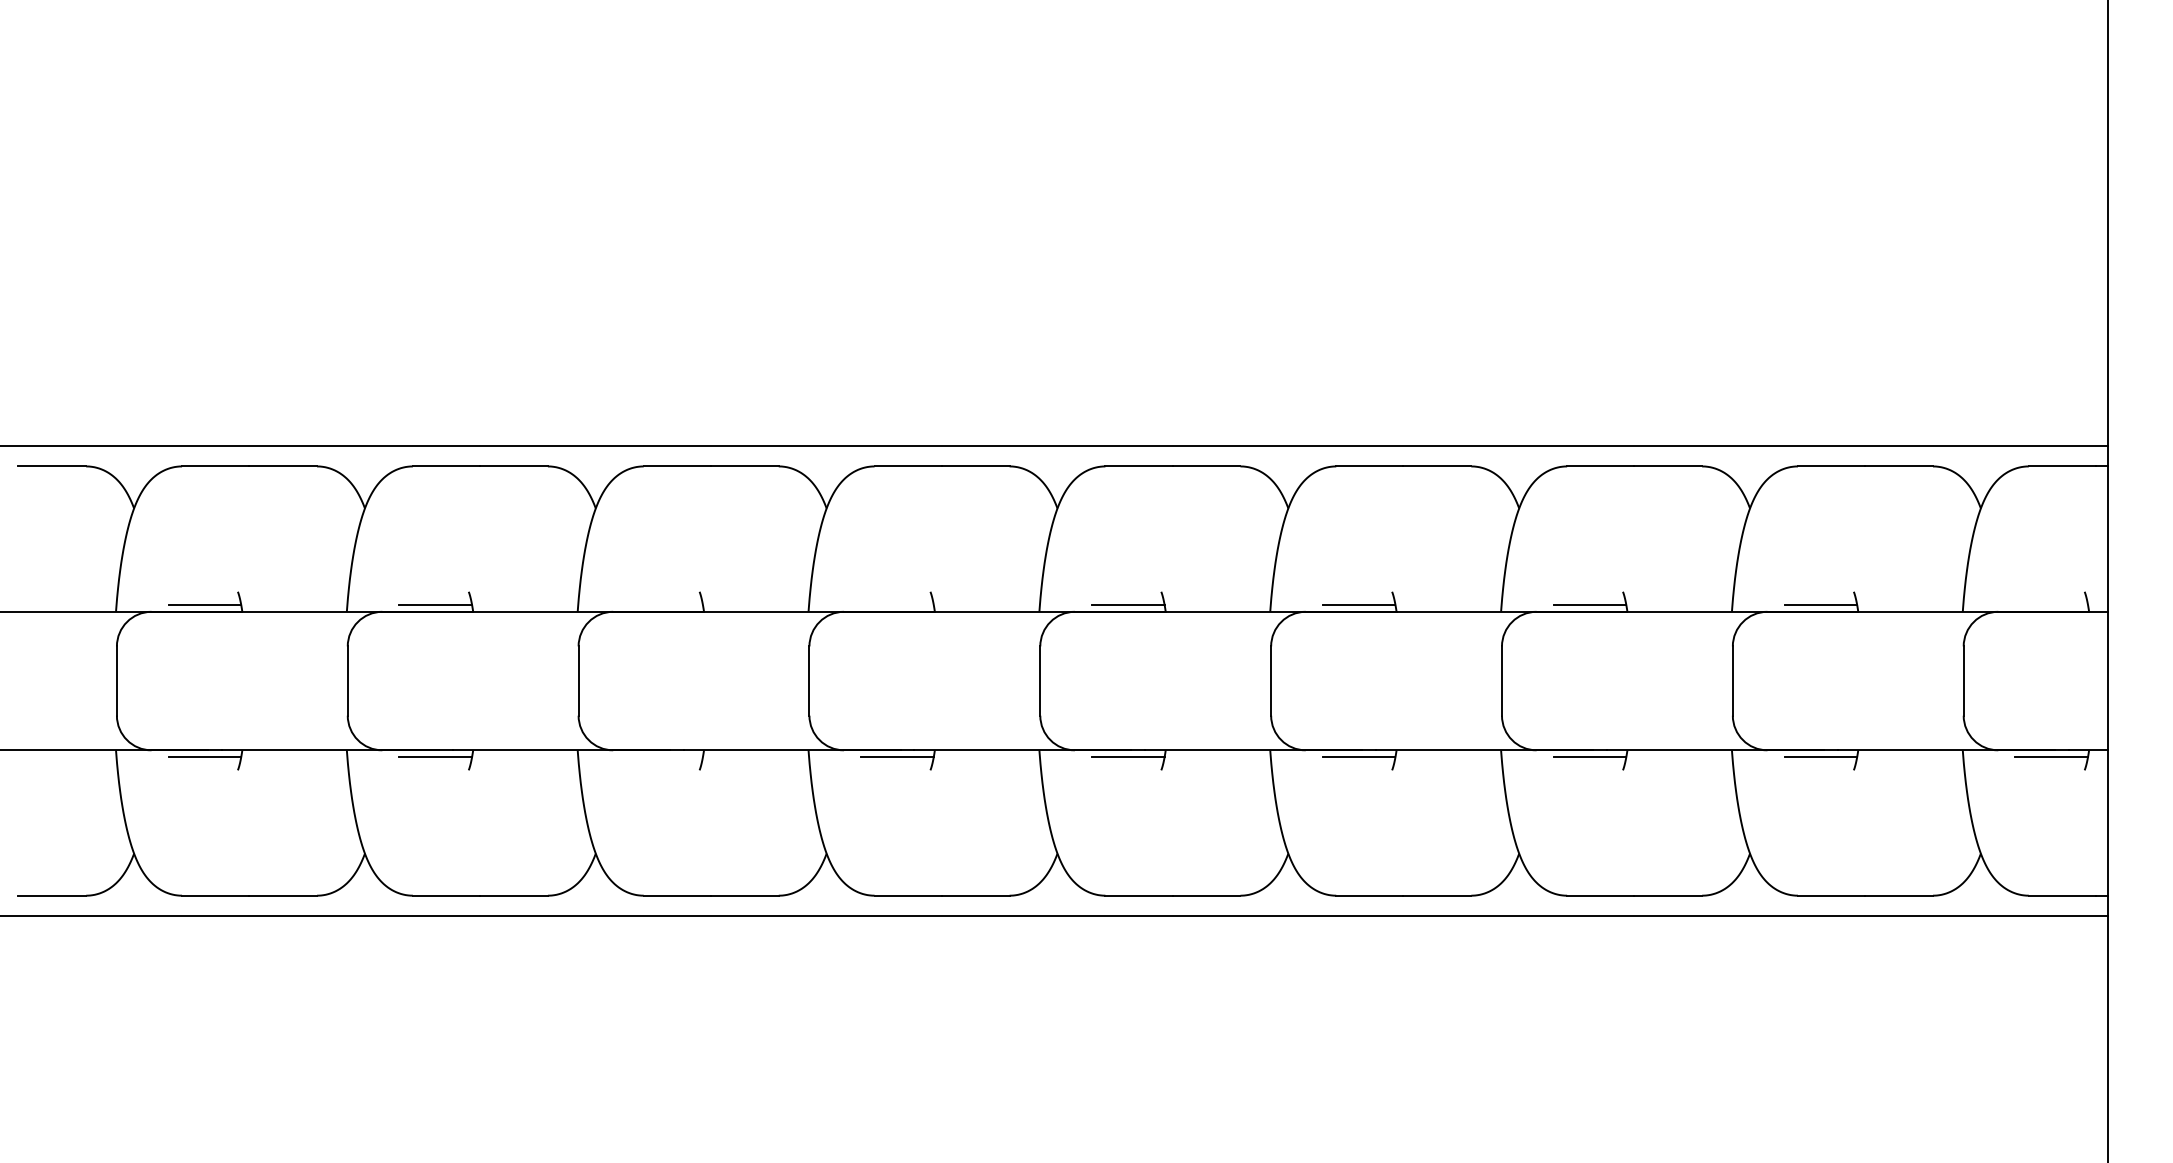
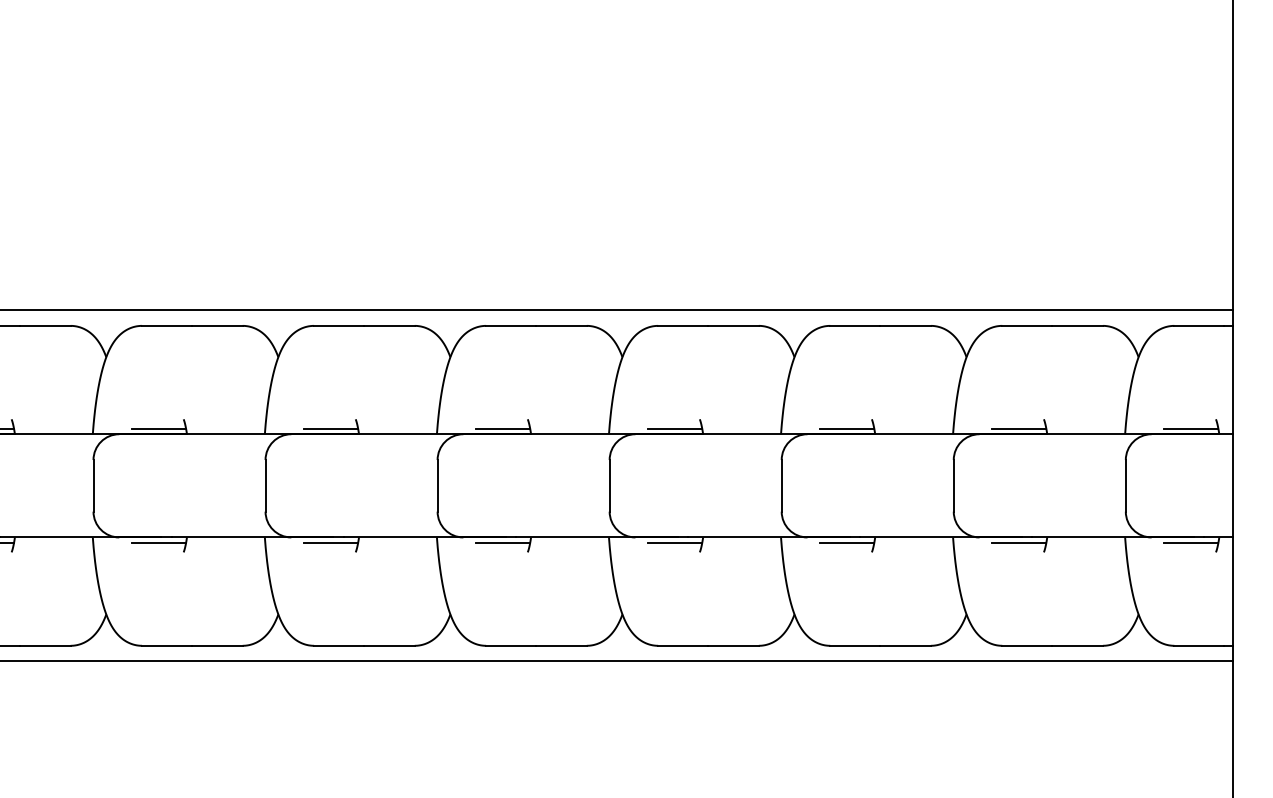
line: (666, 604) -> (159, 428), added
line: (897, 604) -> (331, 428), added
line: (2051, 604) -> (1191, 428), added
line: (666, 757) -> (159, 542), added

